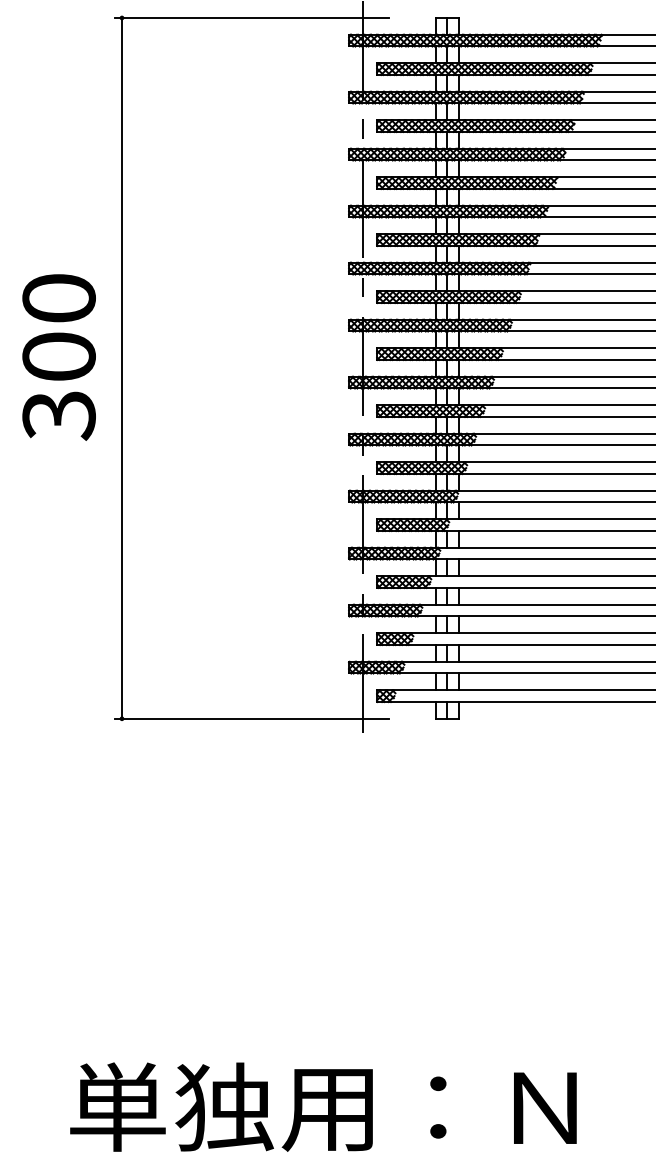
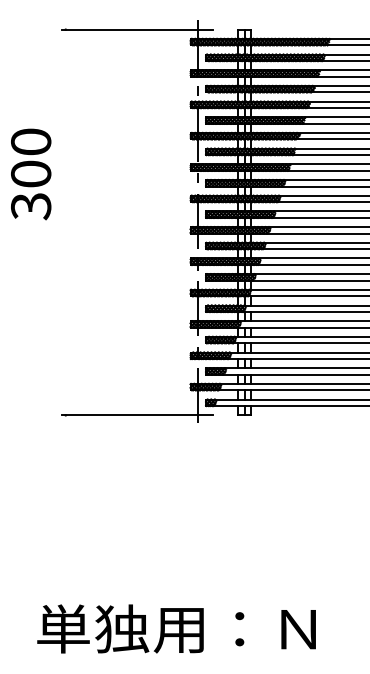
text: (59, 357) -> (31, 174), moved
line: (121, 368) -> (65, 222), removed

